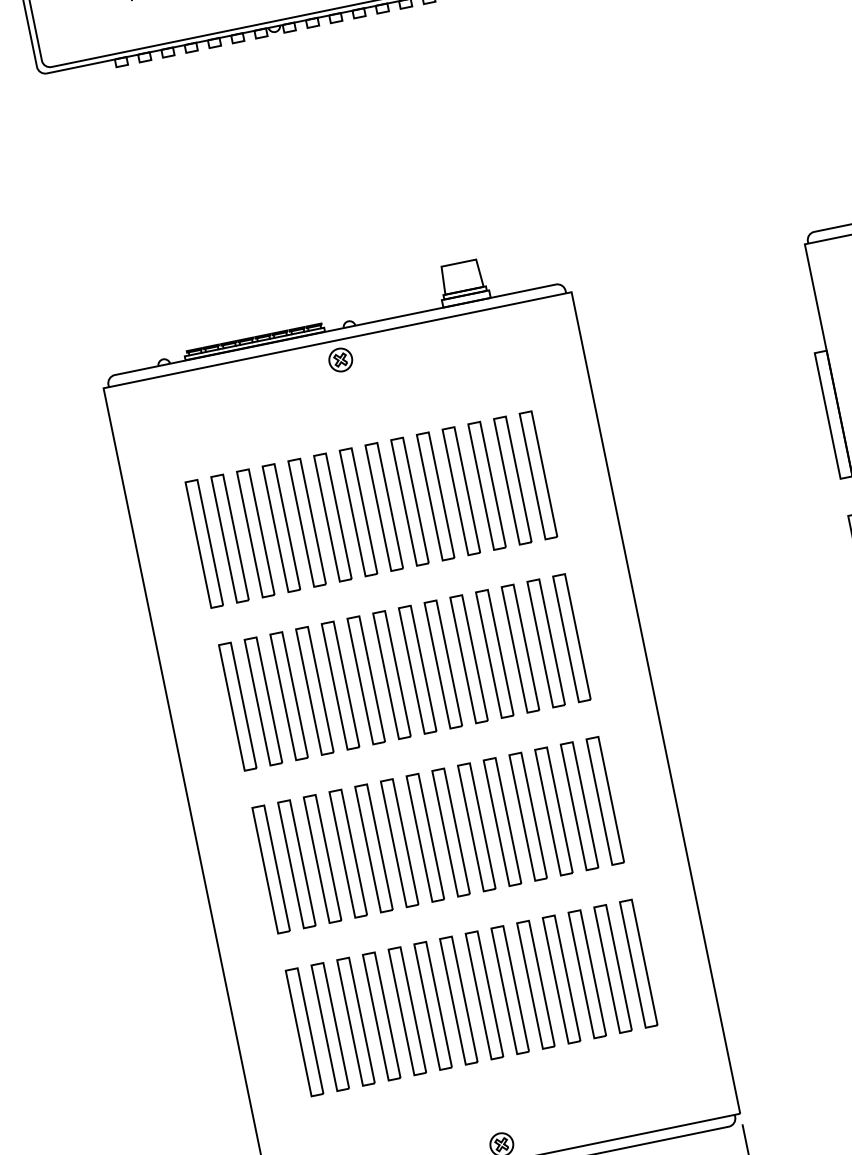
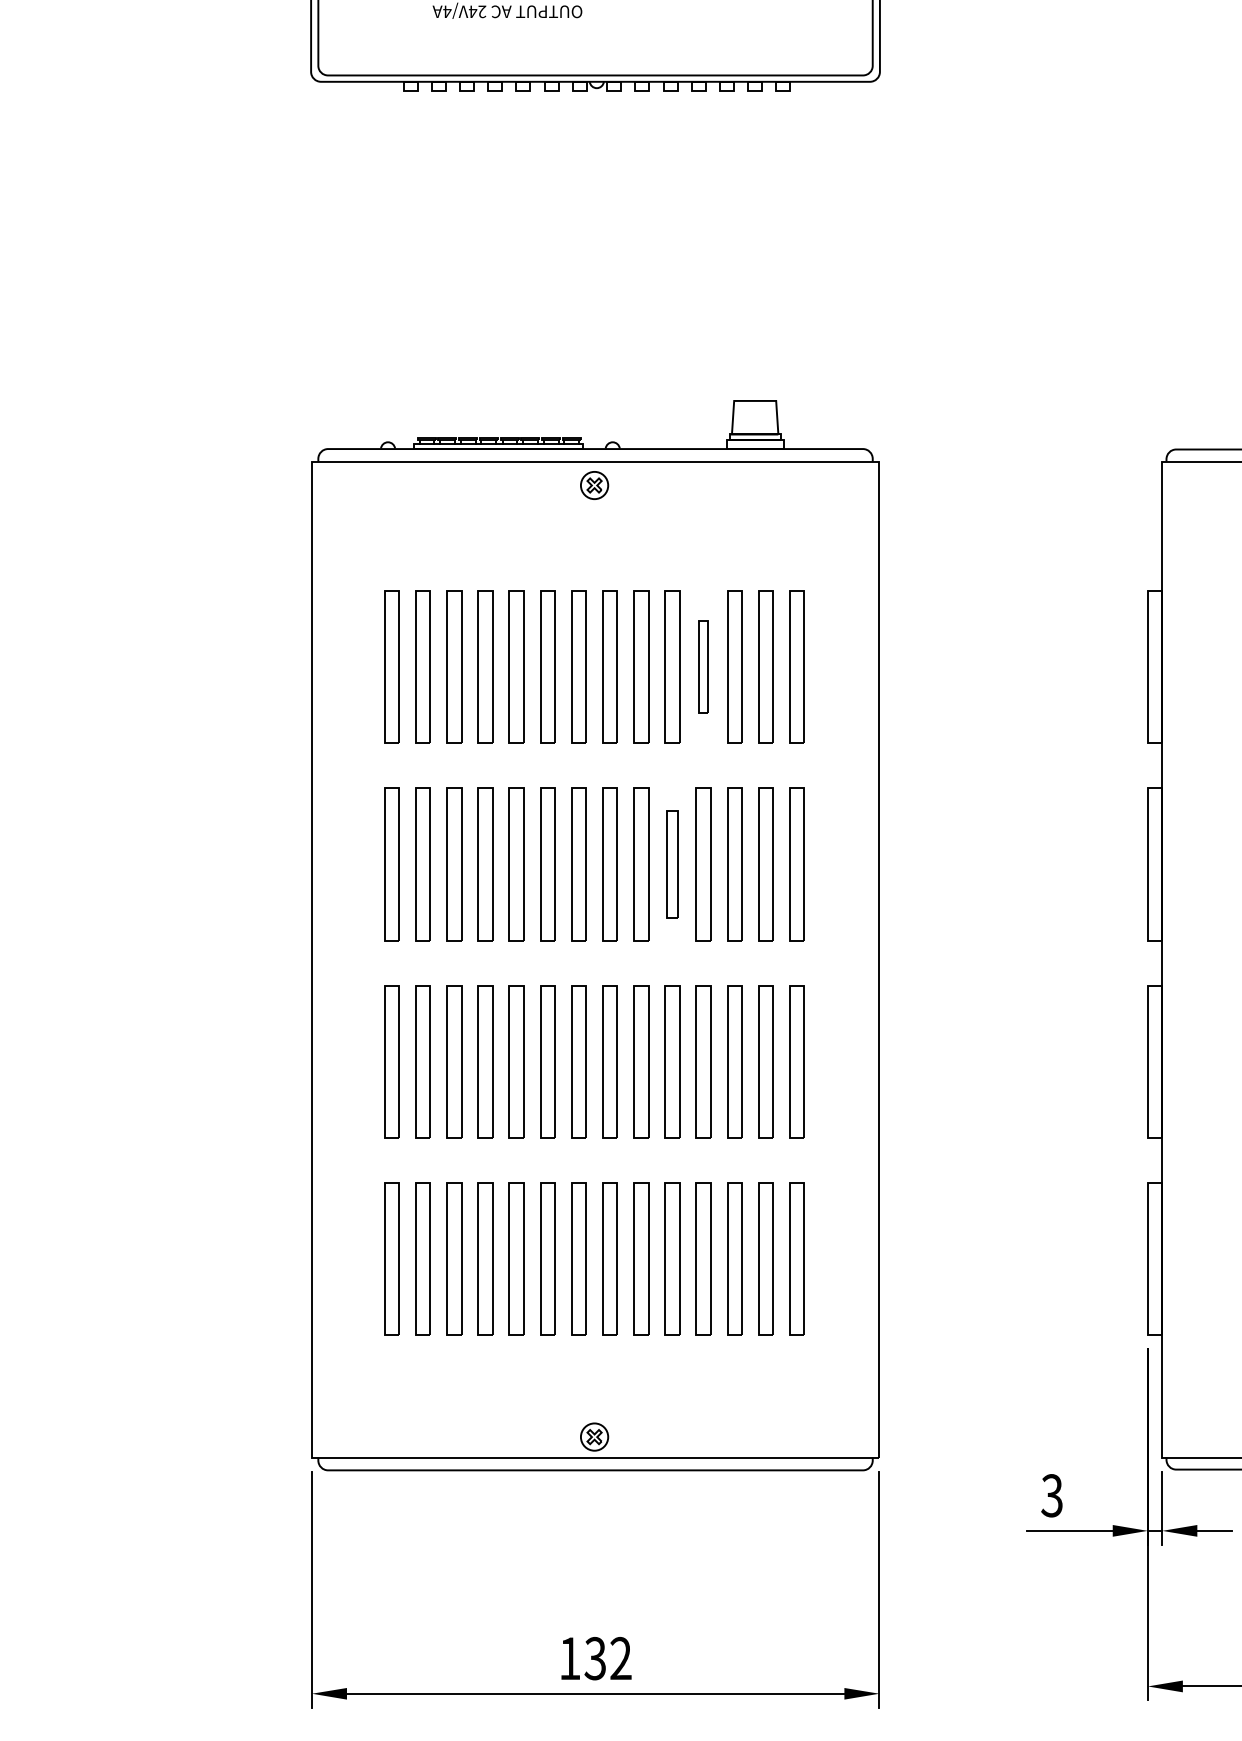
part: (461, 490) -> (703, 666), size x0.6
part: (469, 659) -> (672, 864), size x0.7

